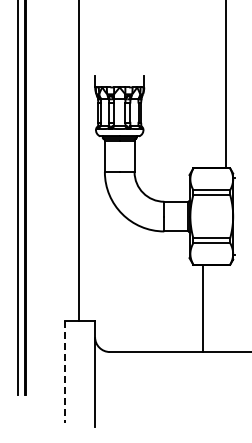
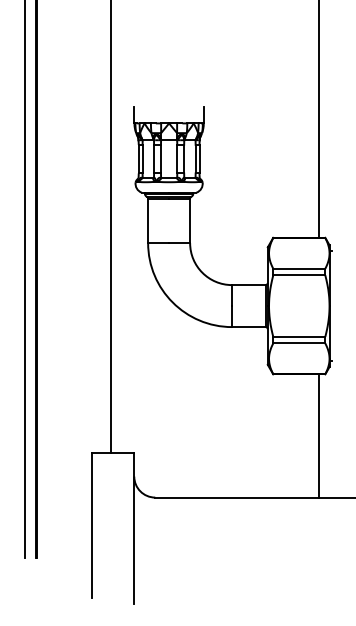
line: (202, 308) -> (318, 436), moved
line: (65, 372) -> (92, 526), dashed -> solid

